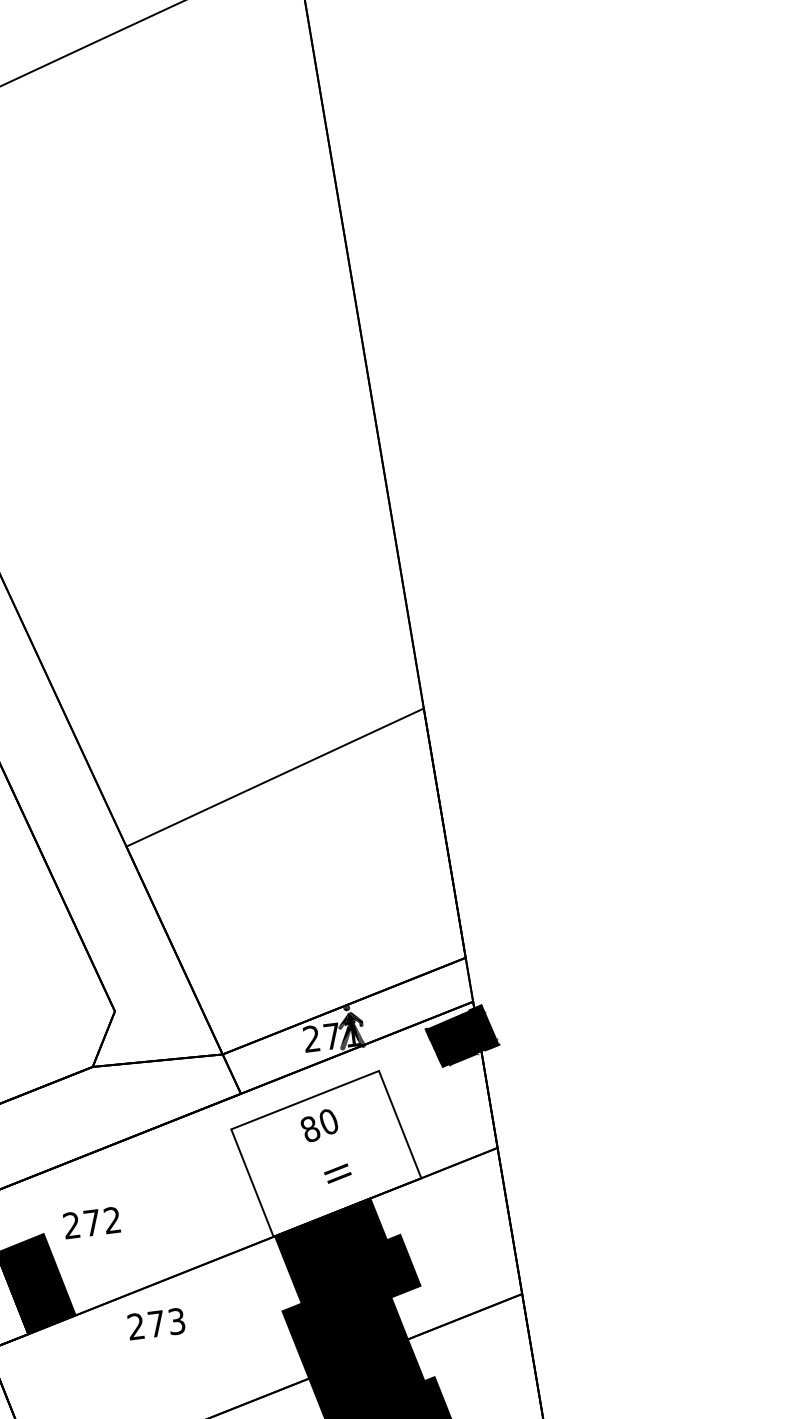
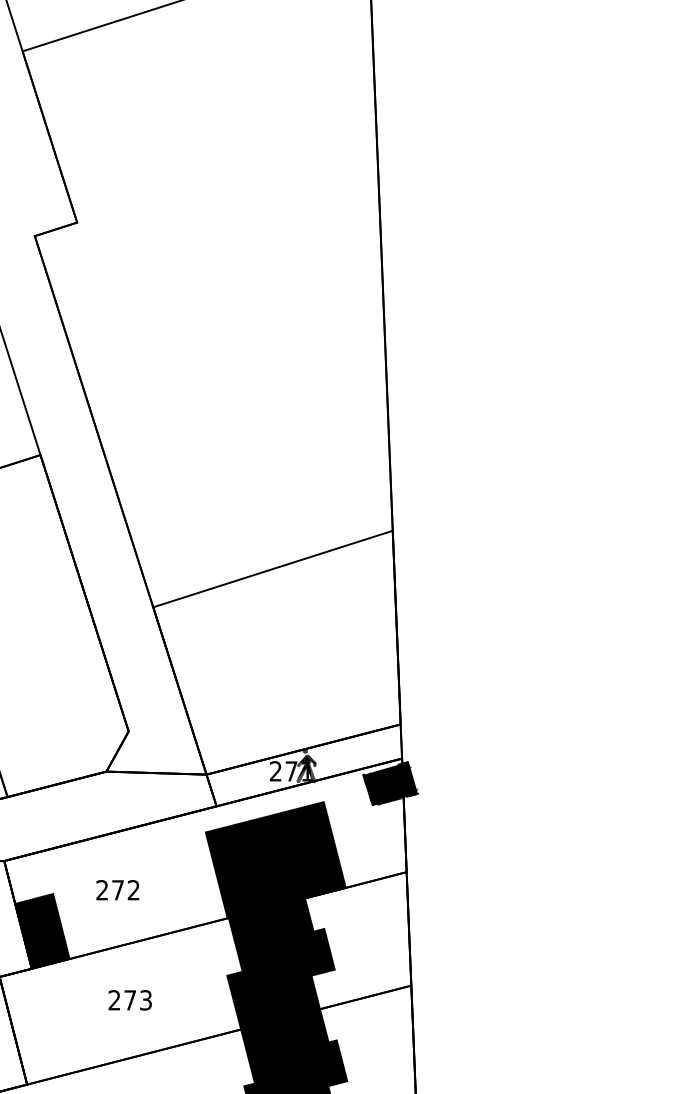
fill: (325, 1154) -> (275, 860), added
text: (91, 1223) -> (117, 890), moved
text: (155, 1324) -> (129, 1000), moved

